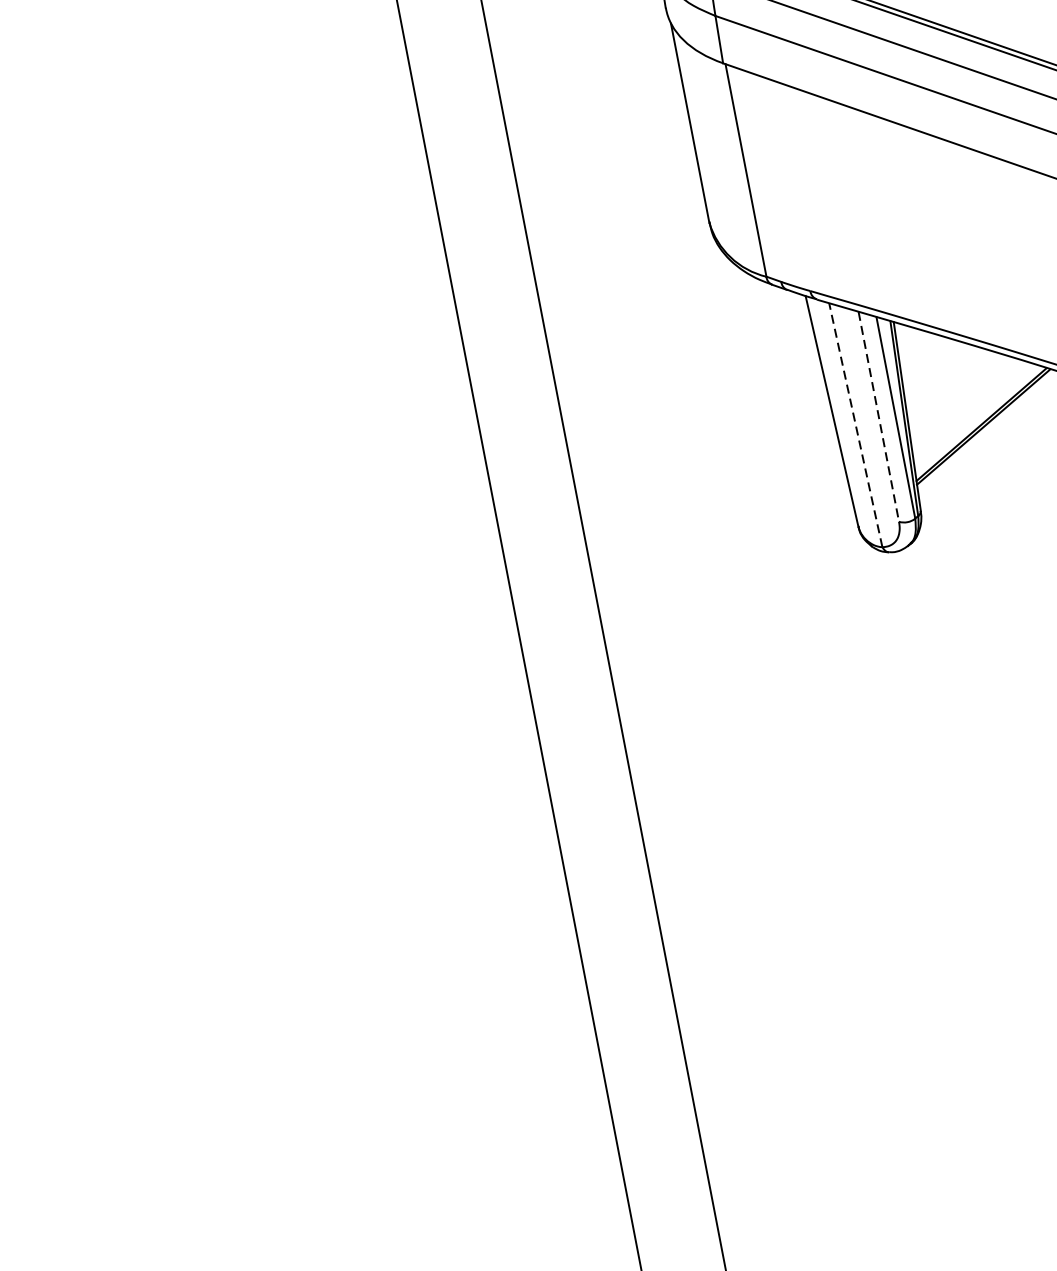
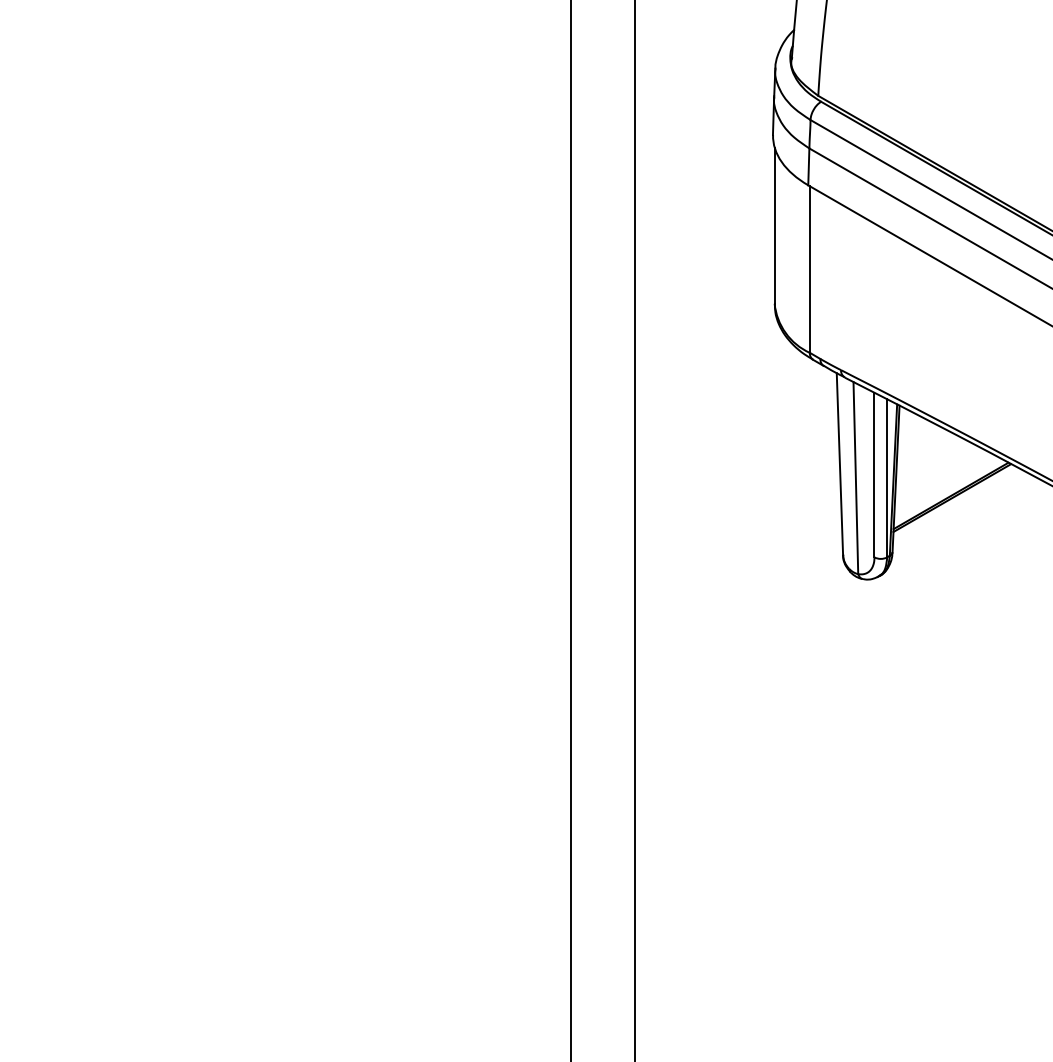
line: (878, 417) -> (874, 475), dashed -> solid
line: (855, 424) -> (855, 477), dashed -> solid

